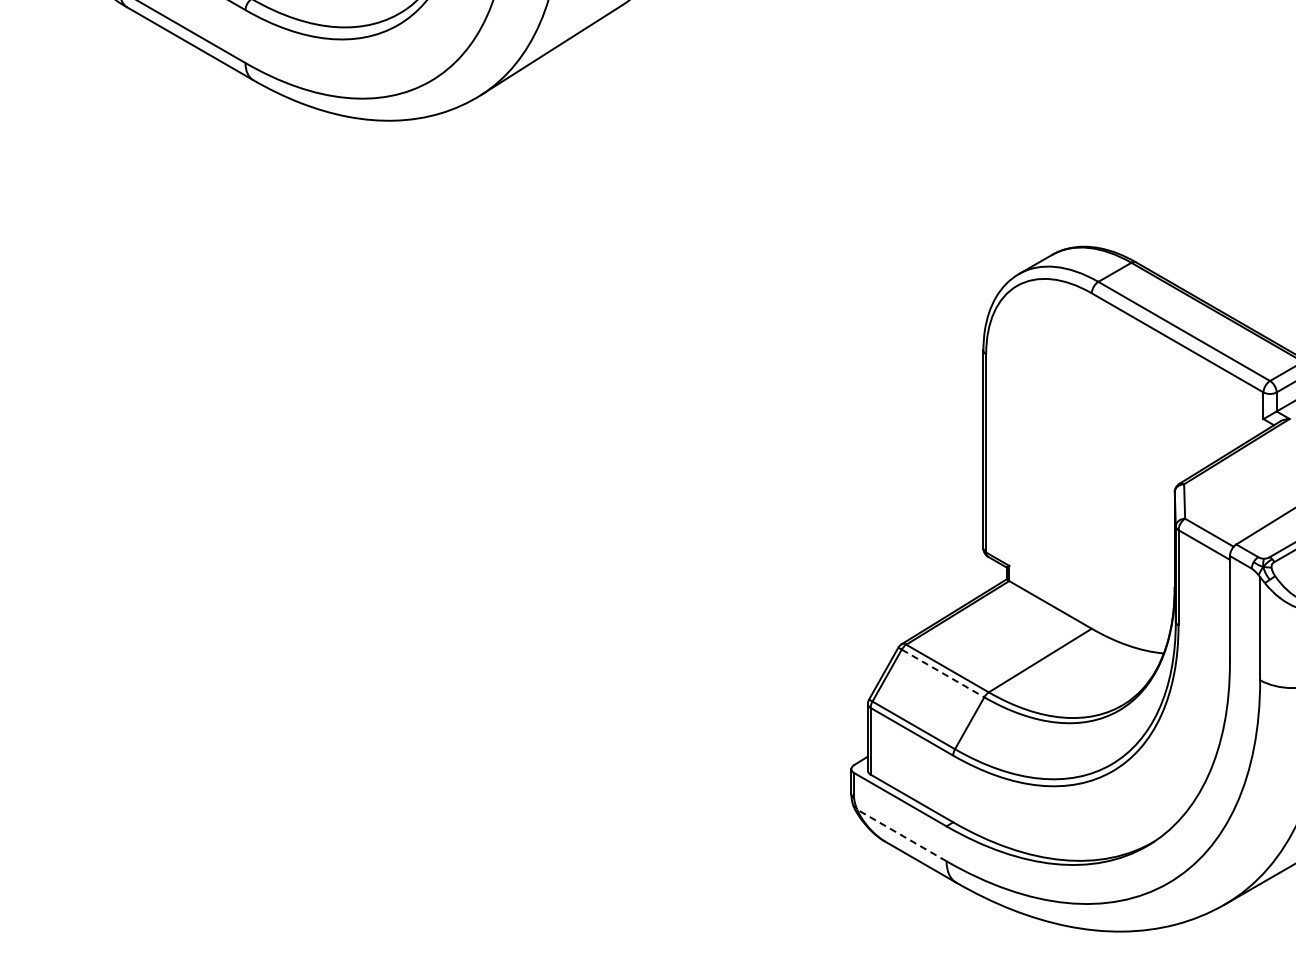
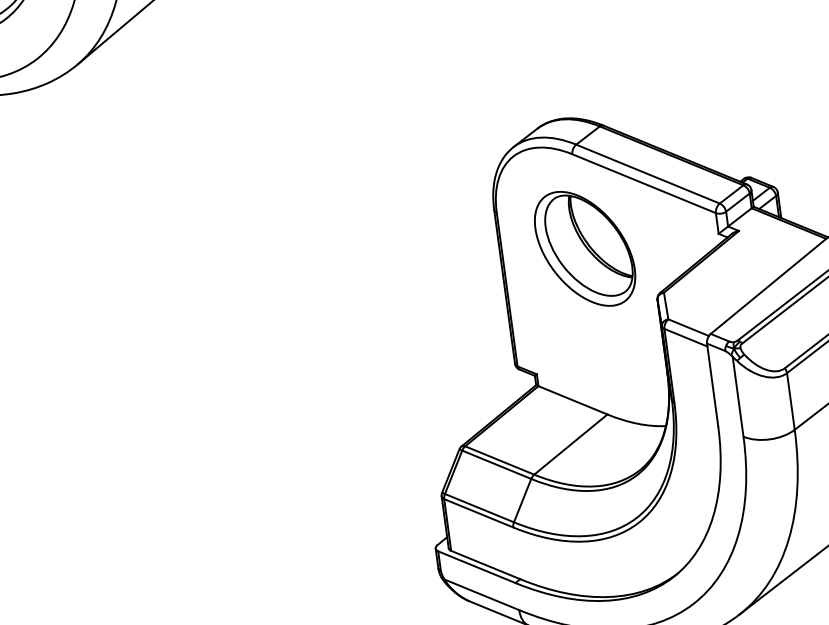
part: (1091, 414) -> (584, 248), added
line: (943, 673) -> (497, 464), dashed -> solid
line: (901, 835) -> (481, 594), dashed -> solid

